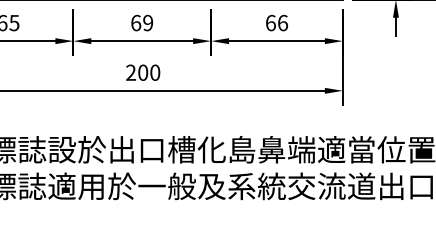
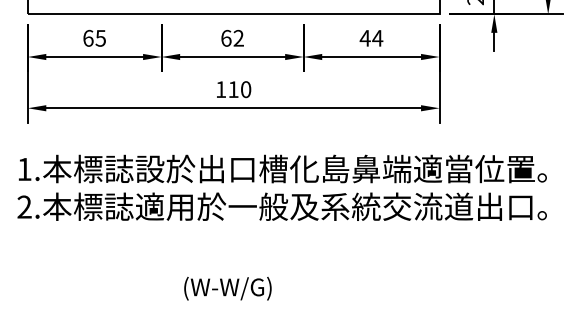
text: (276, 22) -> (371, 37), 66 -> 44
text: (147, 23) -> (238, 38), 69 -> 62
text: (137, 72) -> (227, 89), 200 -> 110

